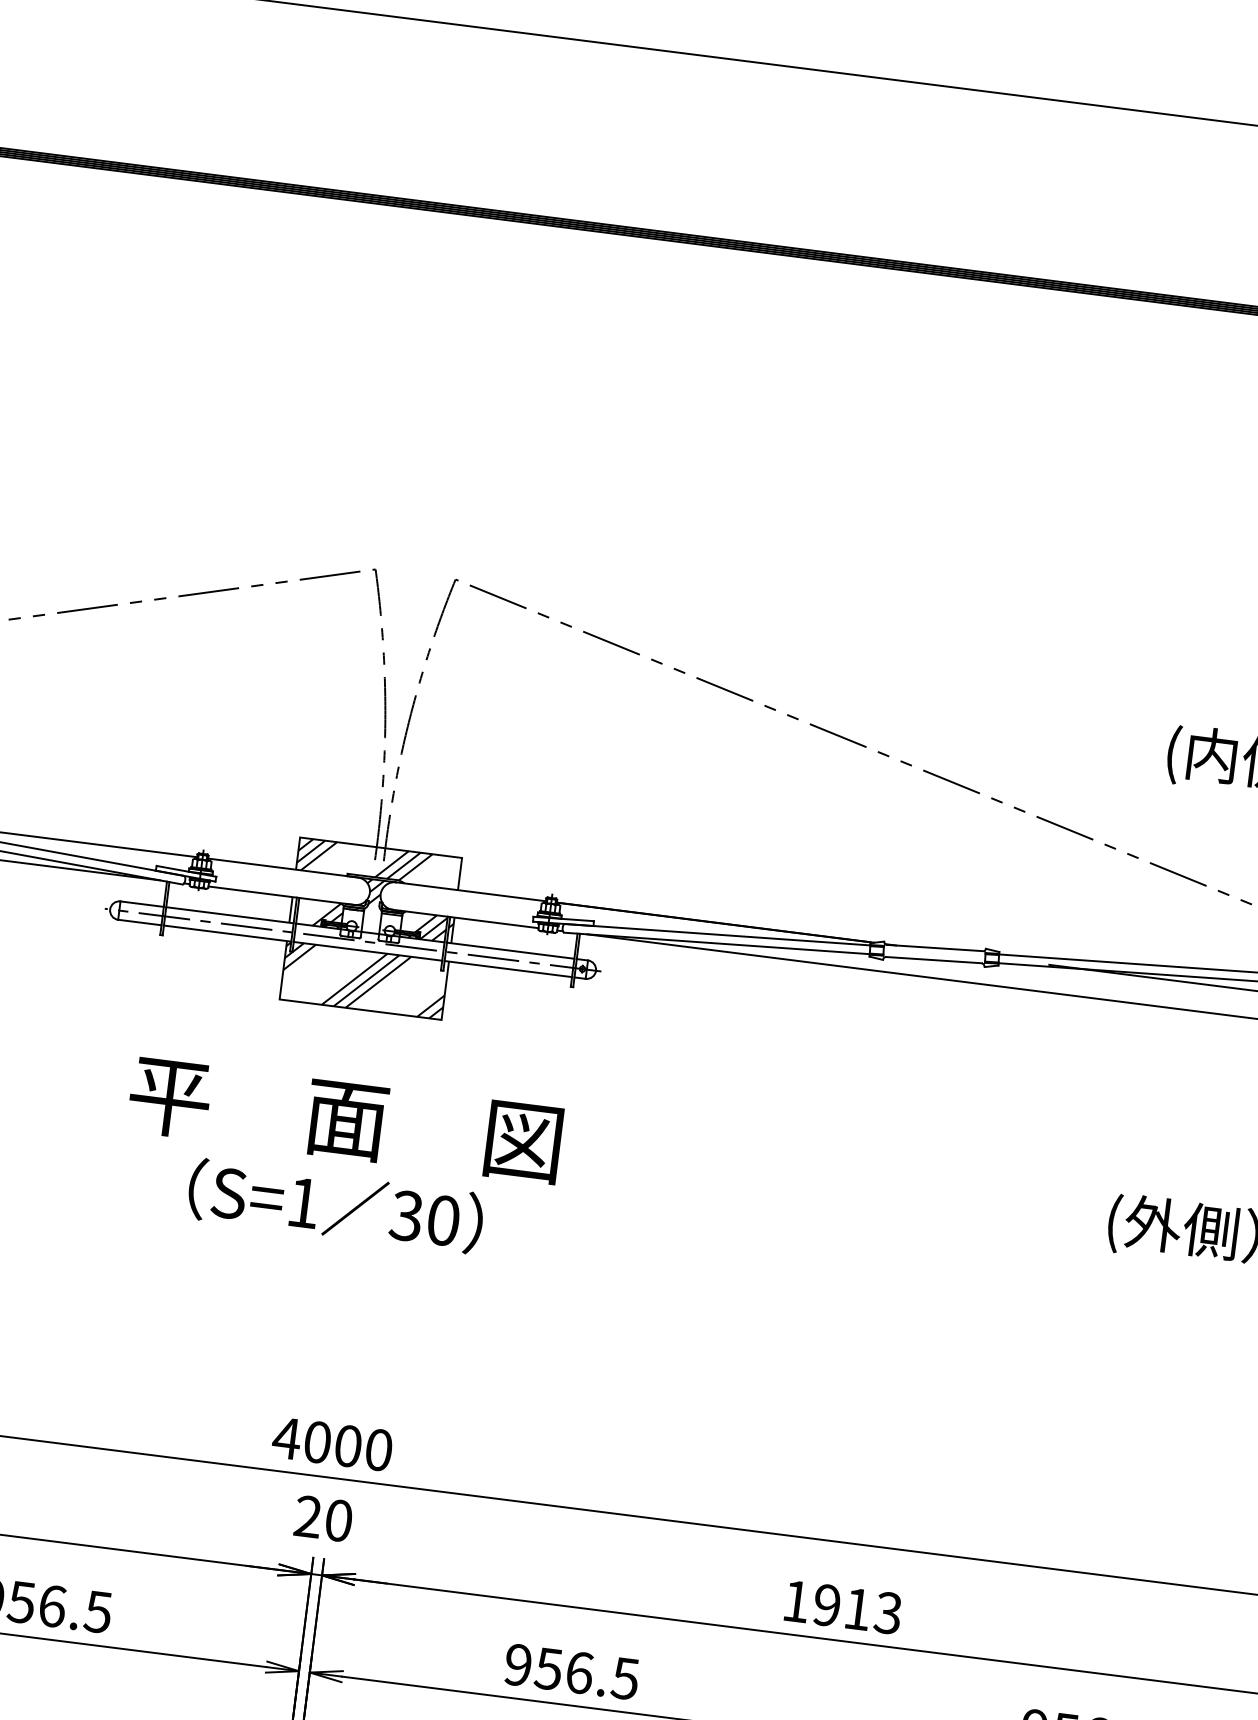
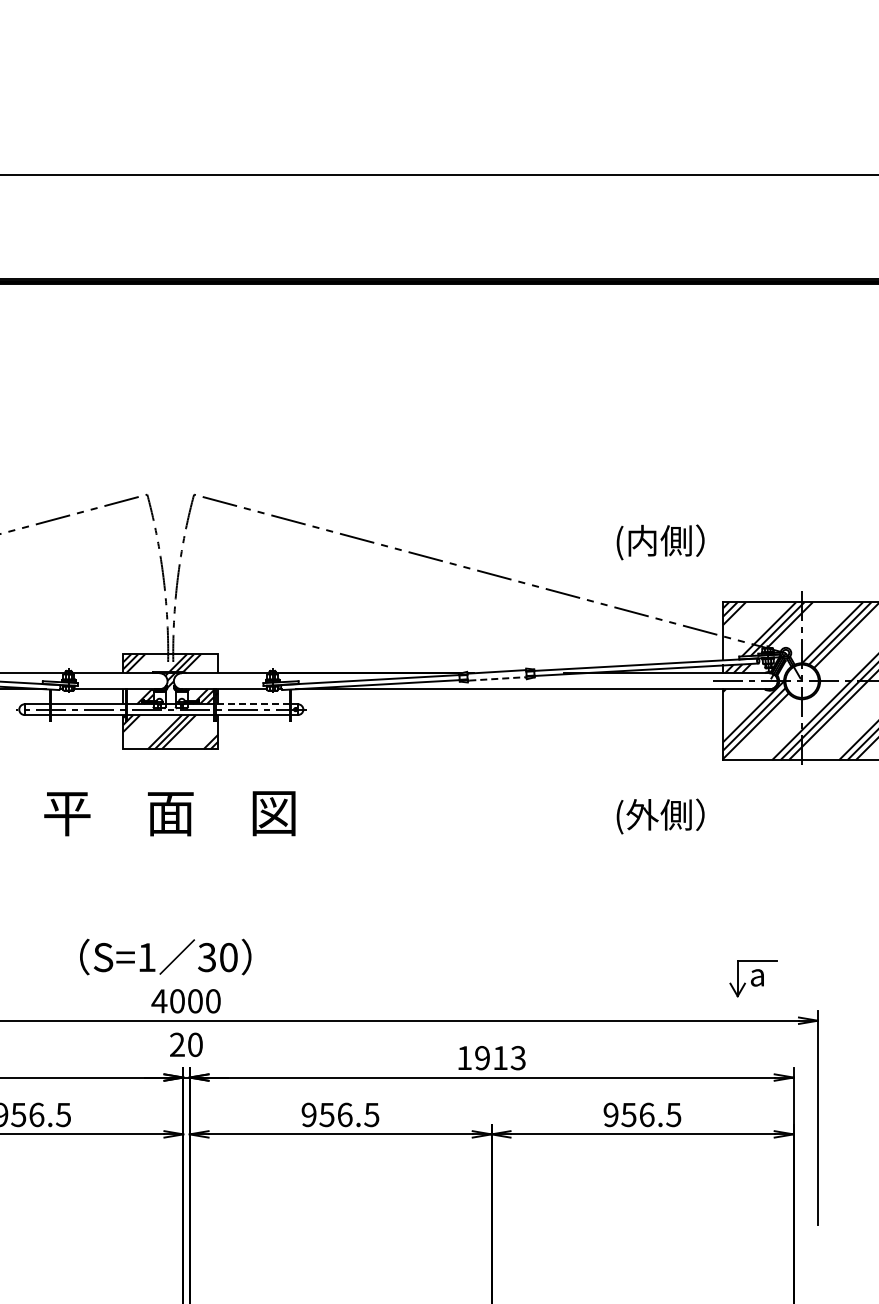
line: (510, 951) -> (252, 704), solid -> dashed
line: (934, 959) -> (497, 678), solid -> dashed
text: (335, 1205) -> (165, 956), moved

